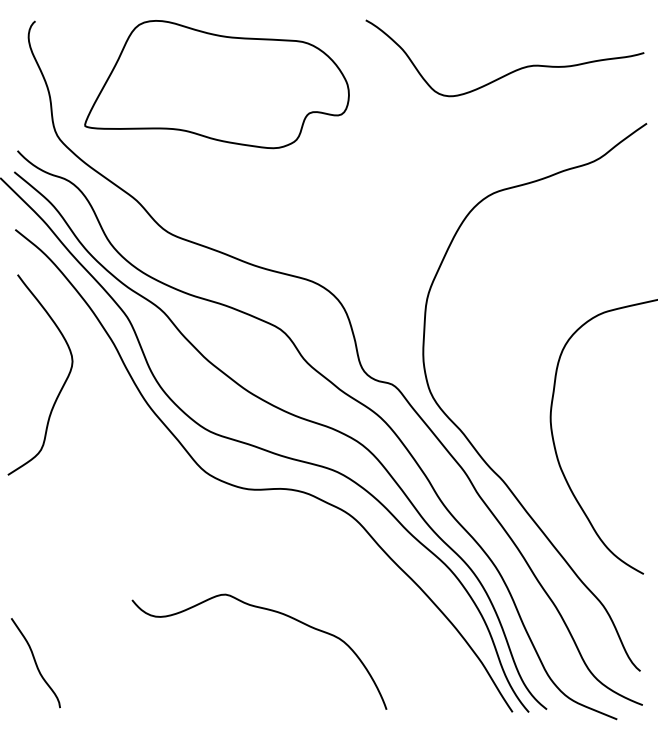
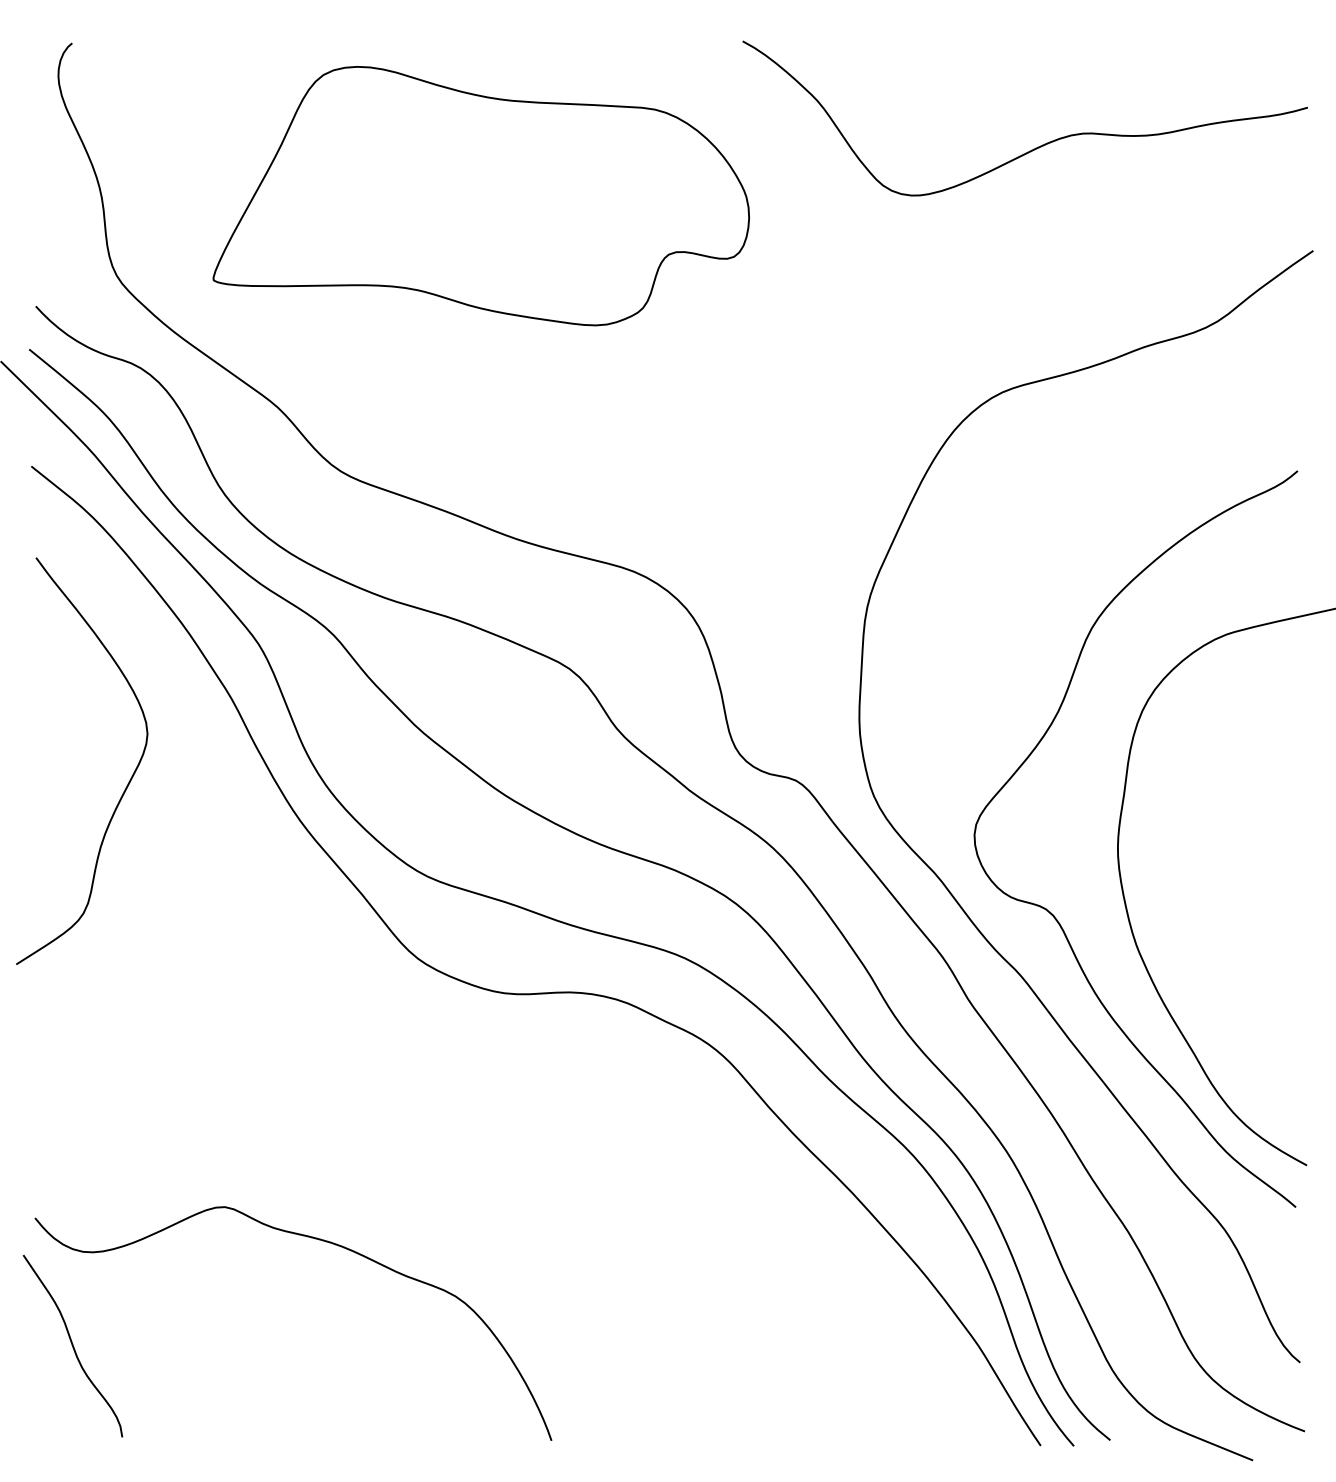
part: (216, 84) -> (480, 196), moved
curve: (520, 451) -> (1056, 916), added
curve: (271, 611) -> (317, 1241), moved

